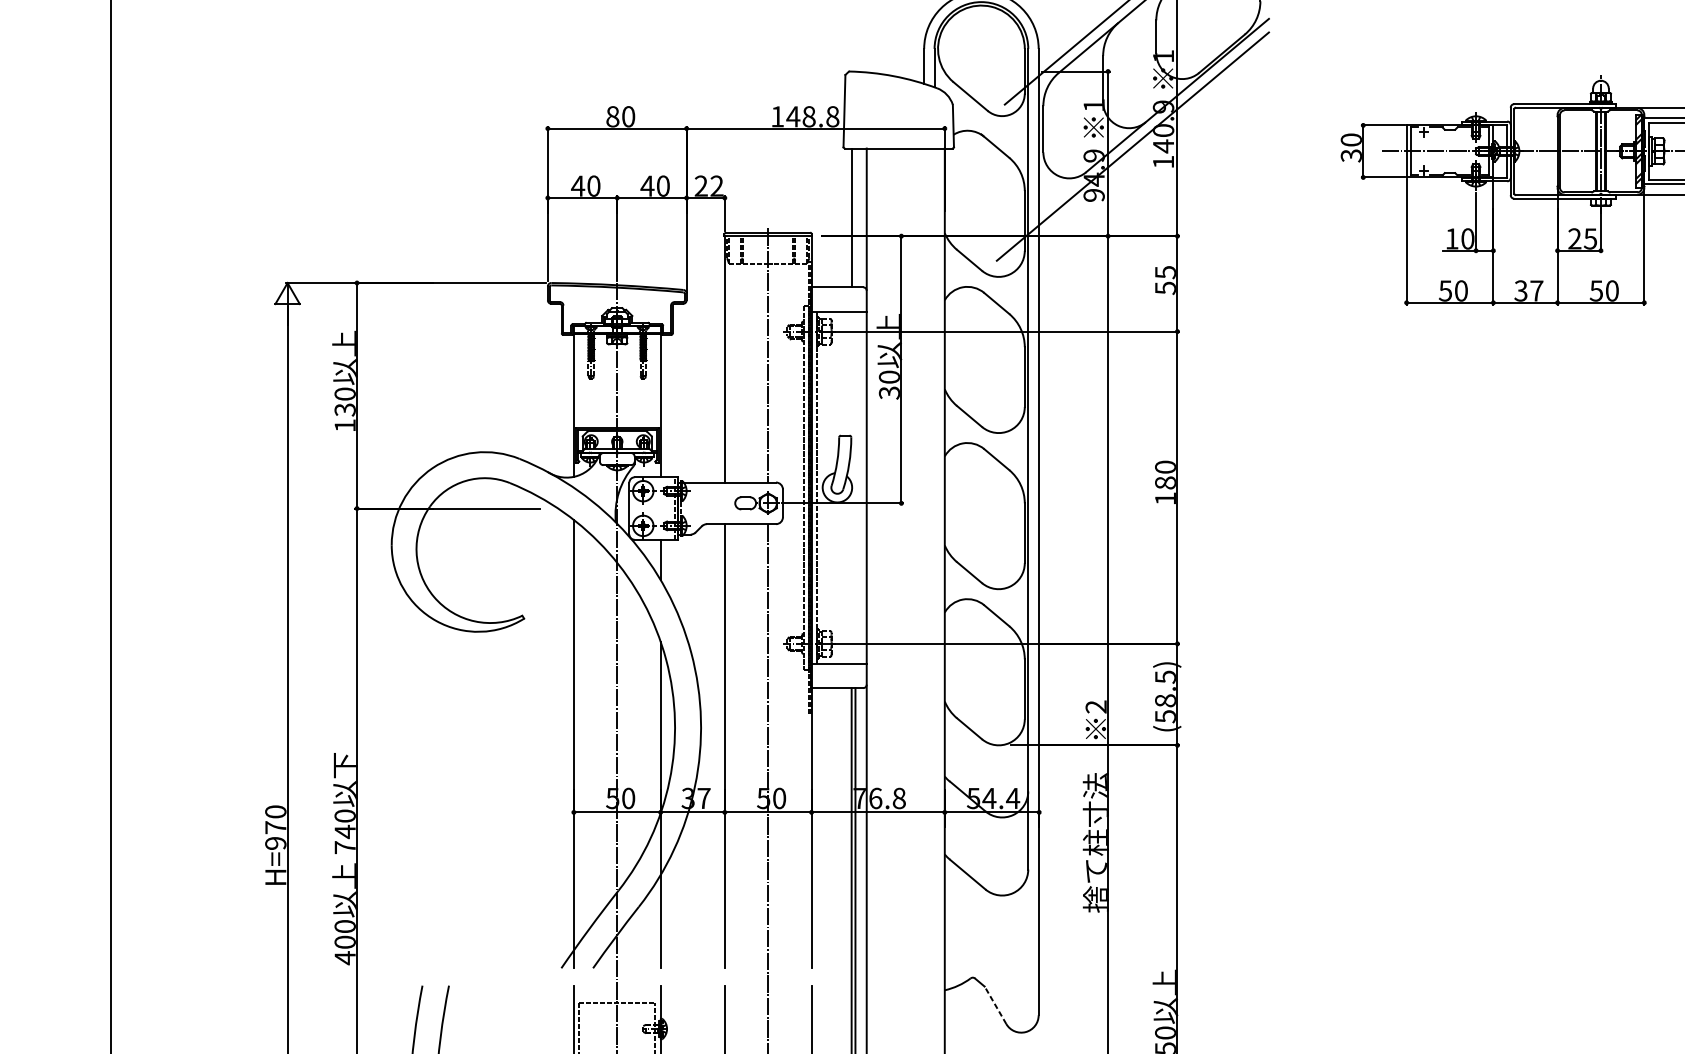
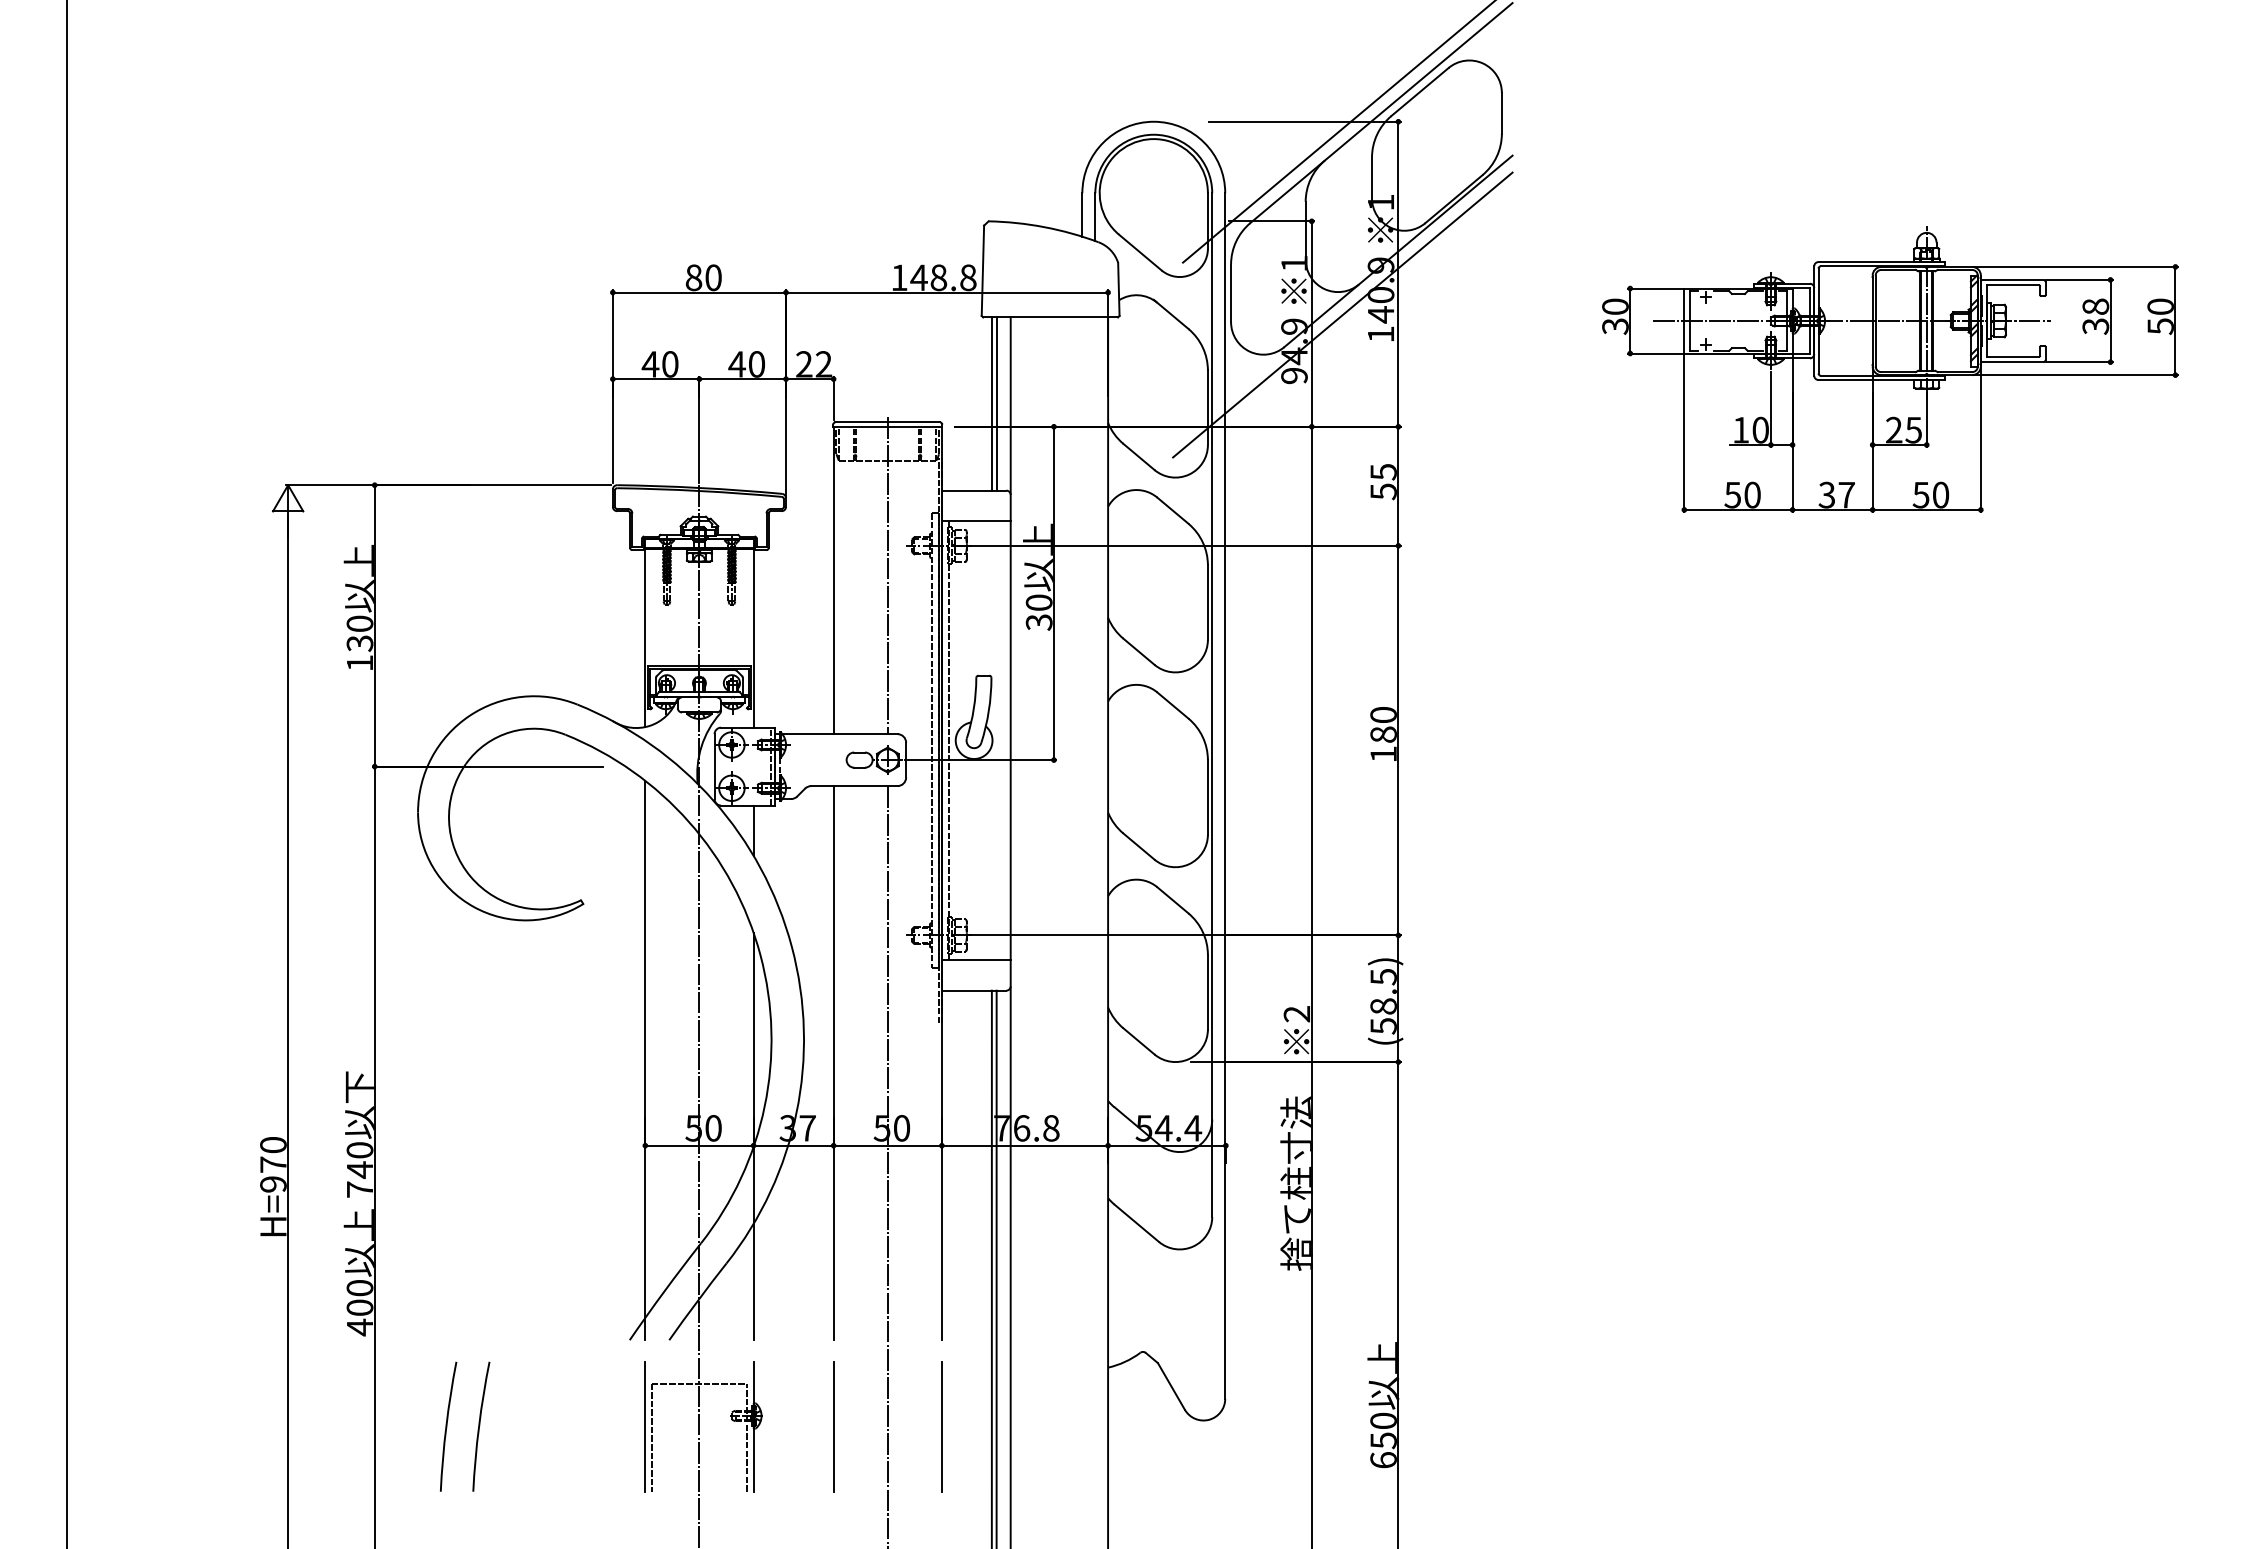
line: (855, 217) -> (996, 403), added
line: (995, 1005) -> (1171, 1386), dashed -> solid

